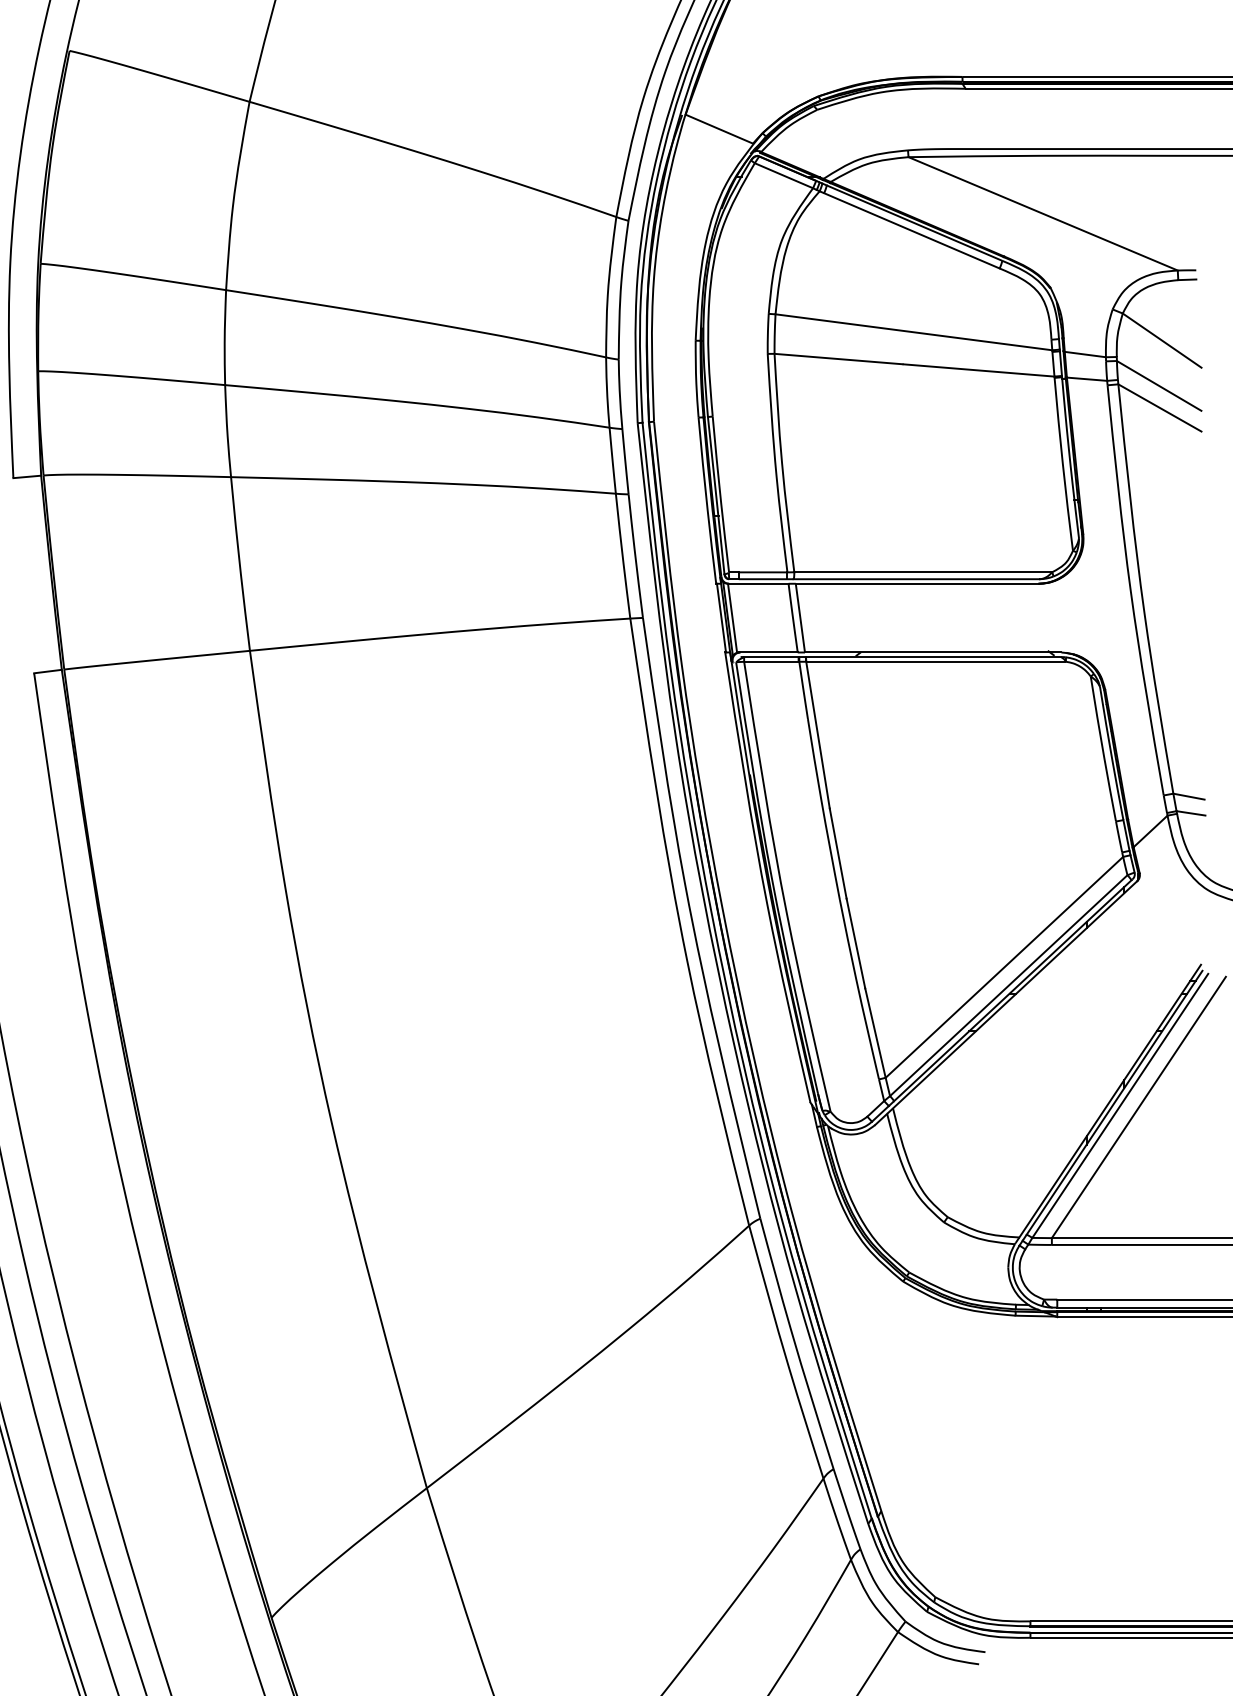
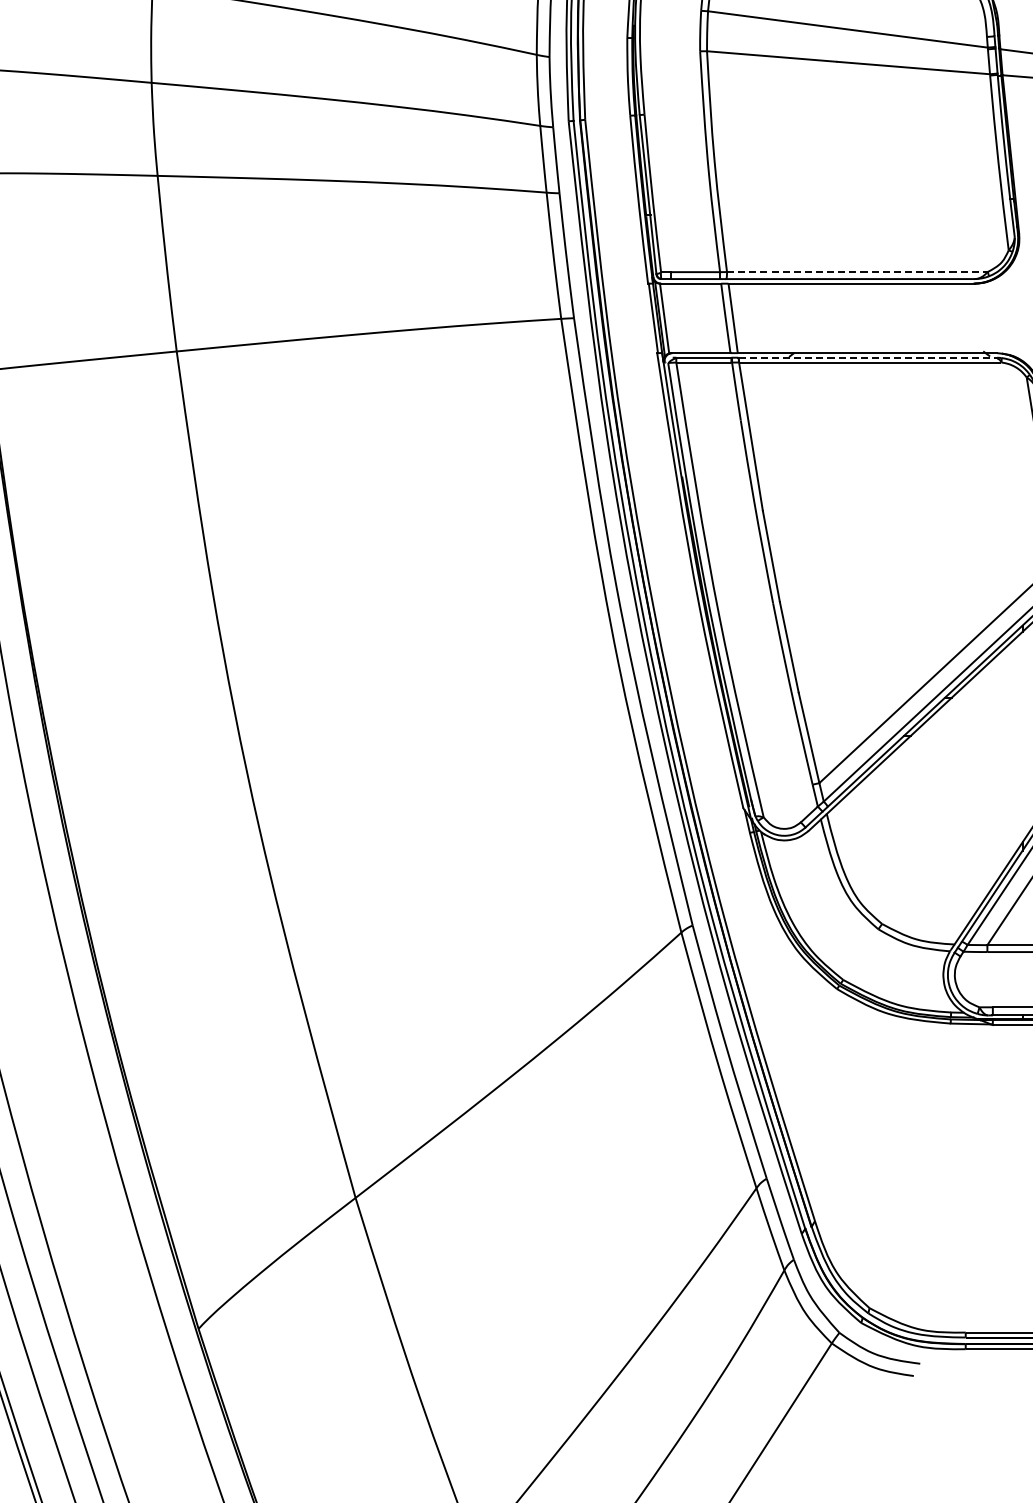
line: (923, 572) -> (857, 272), solid -> dashed
line: (933, 657) -> (867, 358), solid -> dashed

